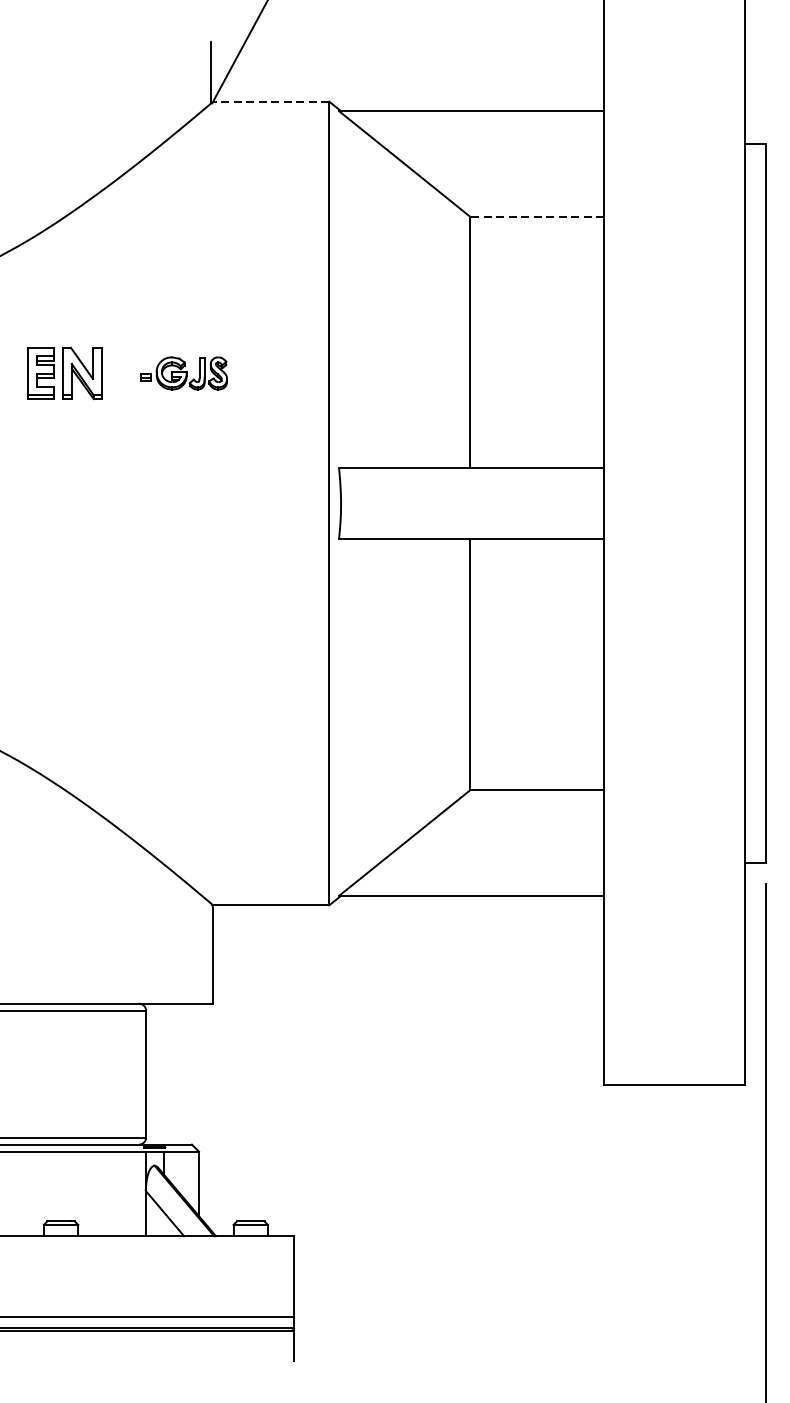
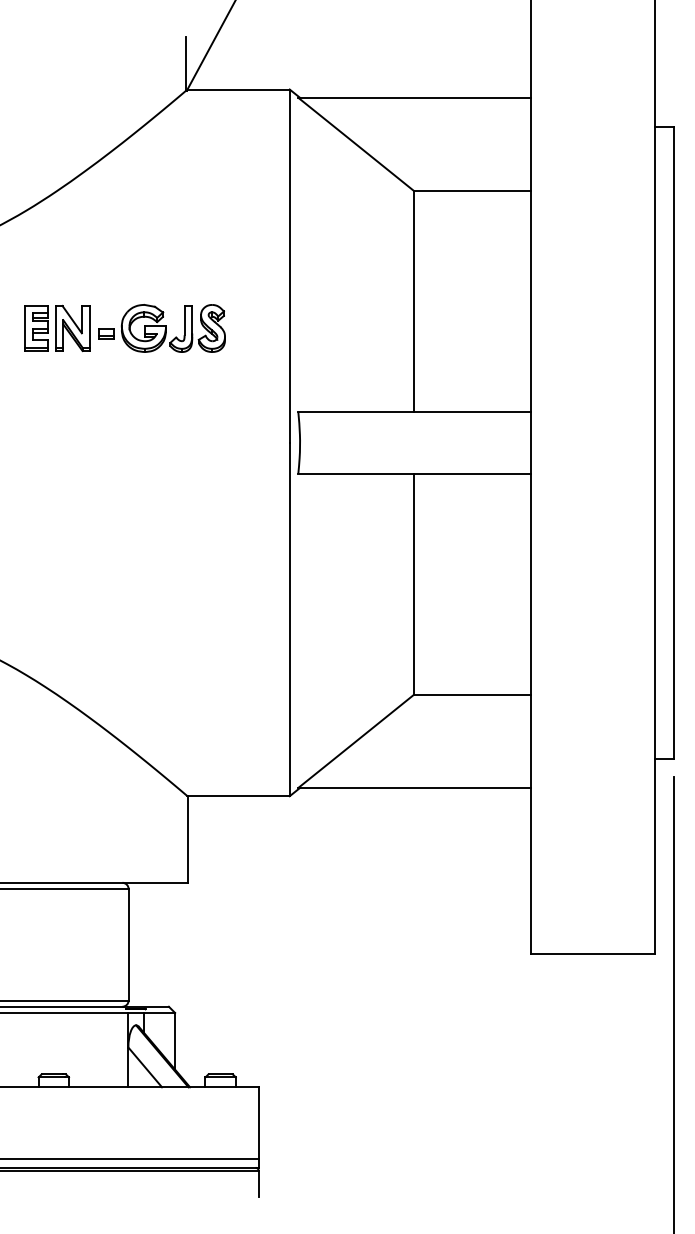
line: (271, 101) -> (238, 89), dashed -> solid
line: (537, 216) -> (472, 190), dashed -> solid
part: (183, 373) -> (161, 328), size x1.67

